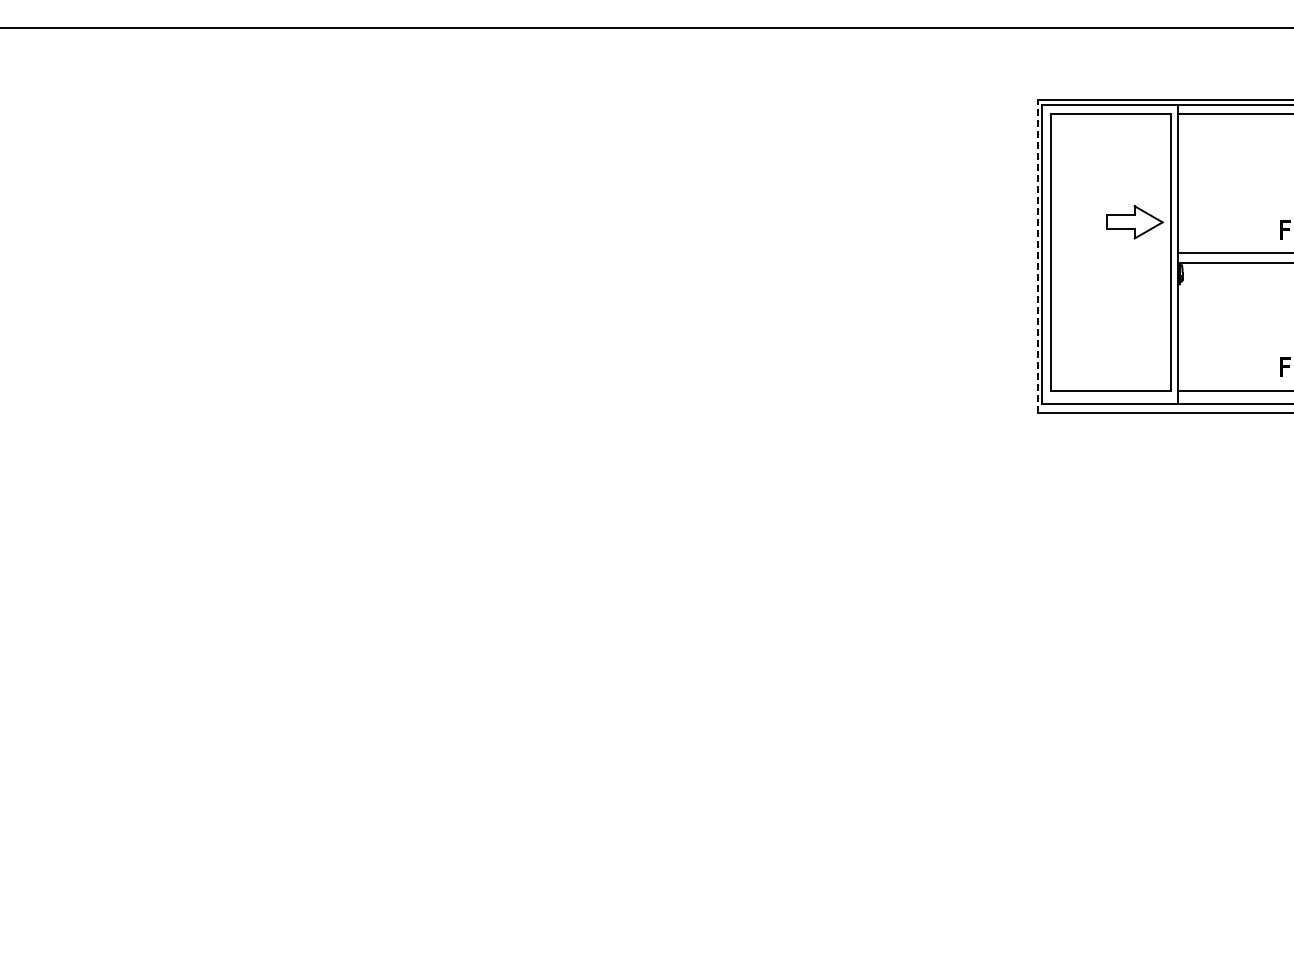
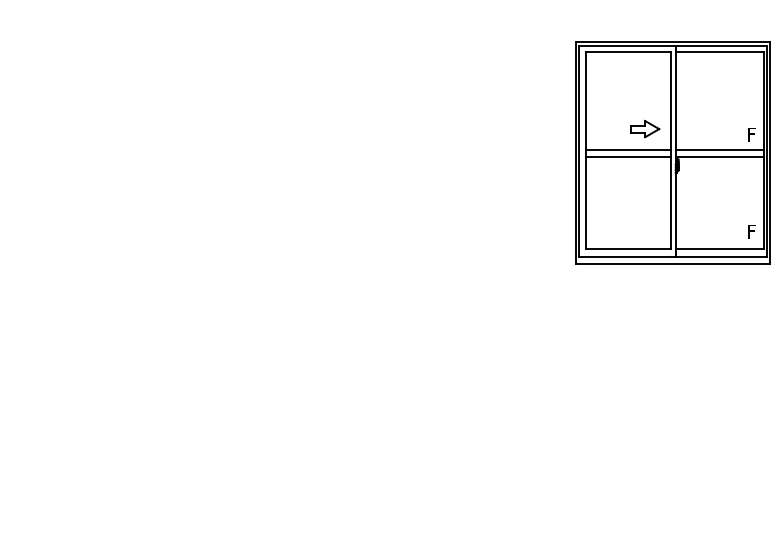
part: (1134, 222) -> (644, 129), size x0.71
line: (1111, 252) -> (628, 150), added
line: (1037, 255) -> (576, 152), dashed -> solid
line: (1111, 262) -> (628, 157), added

